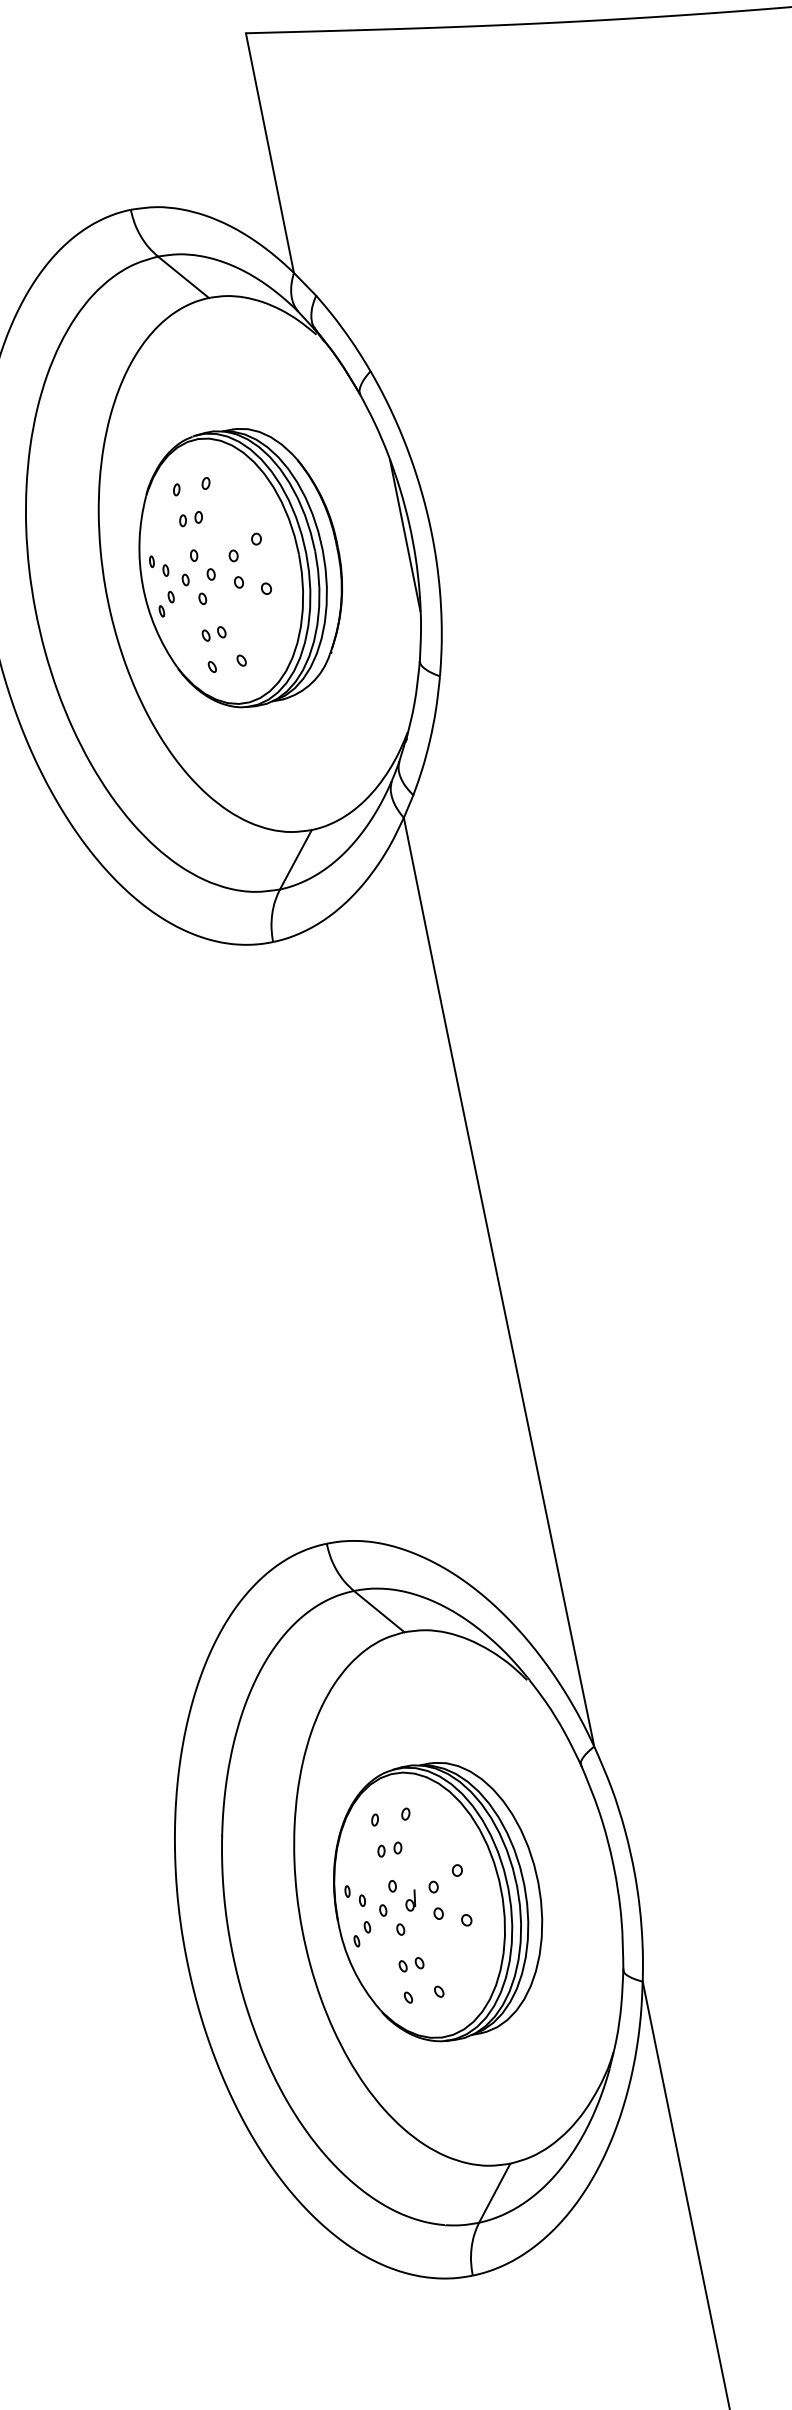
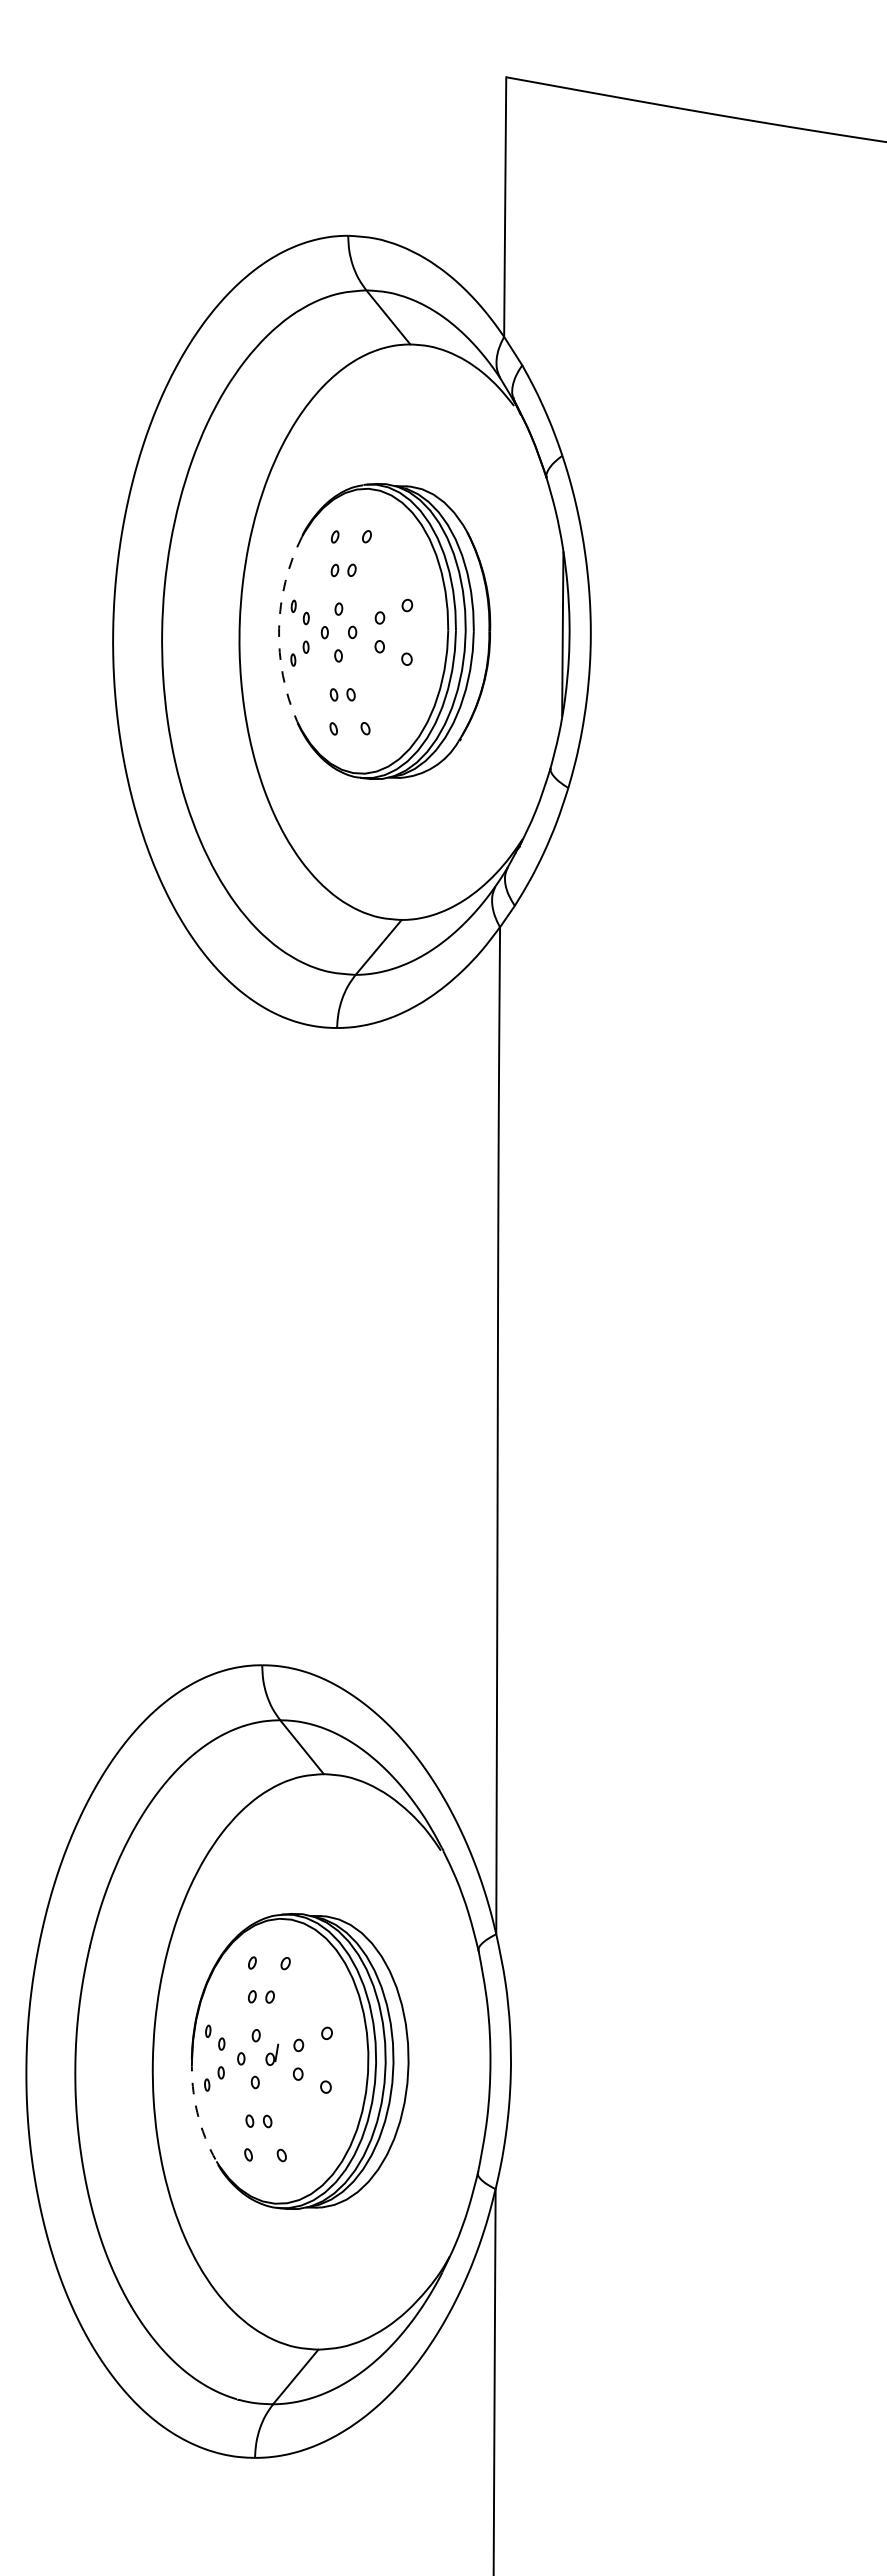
arc: (143, 584) -> (279, 628), solid -> dashed
arc: (353, 1968) -> (197, 2112), solid -> dashed

